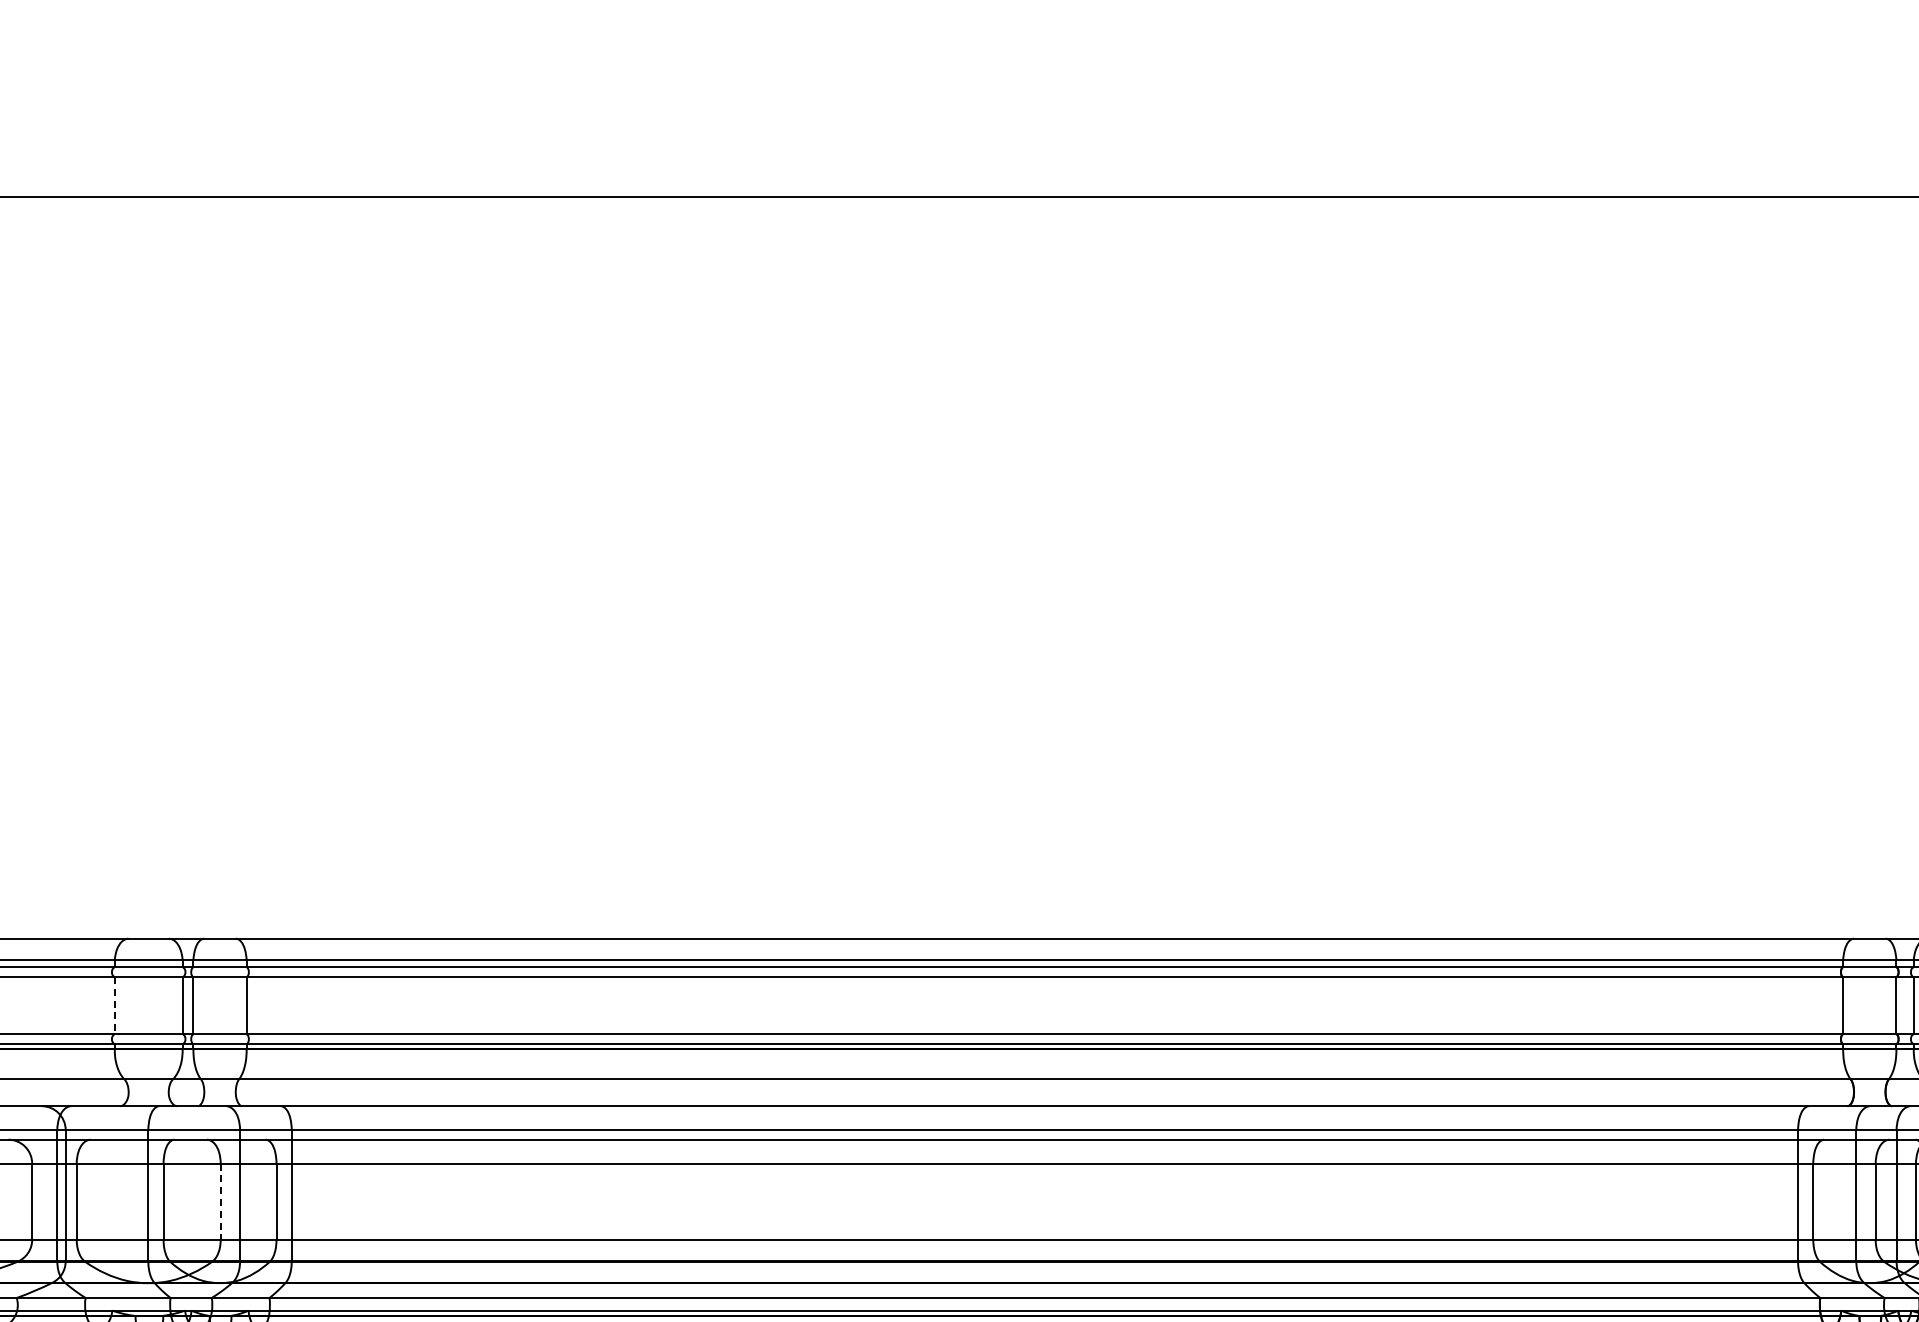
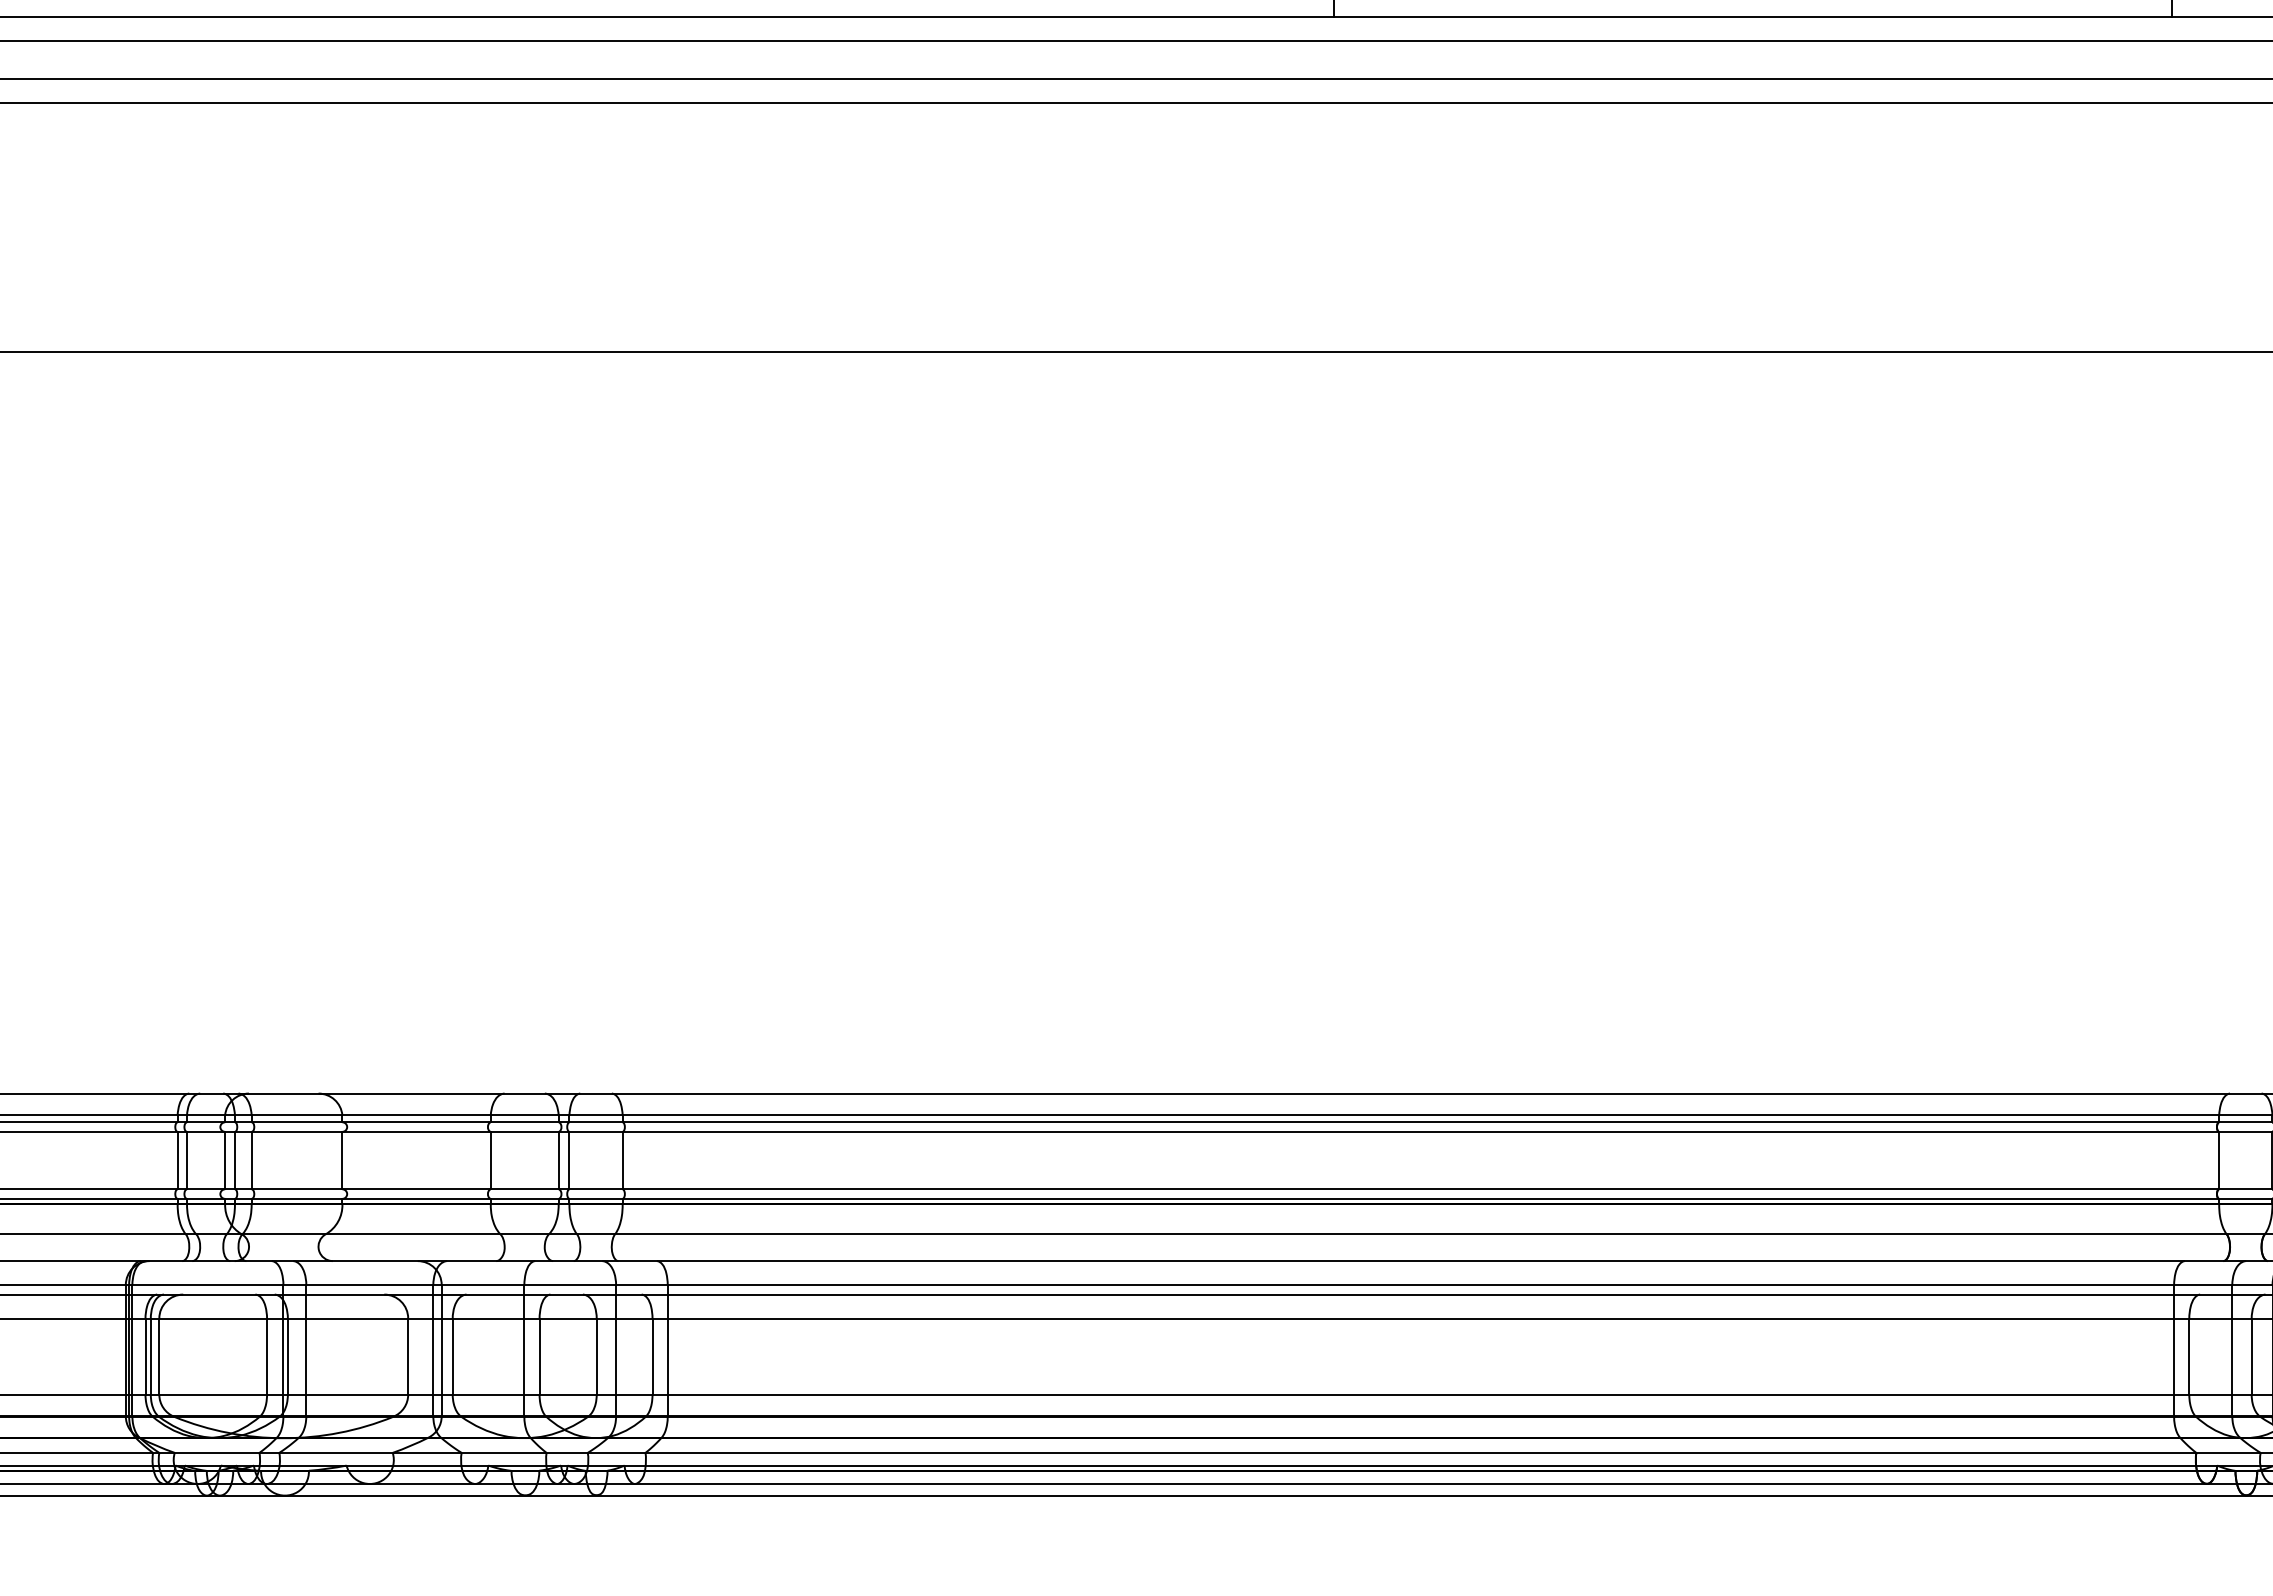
line: (114, 1005) -> (490, 1160), dashed -> solid
line: (220, 1202) -> (596, 1357), dashed -> solid

